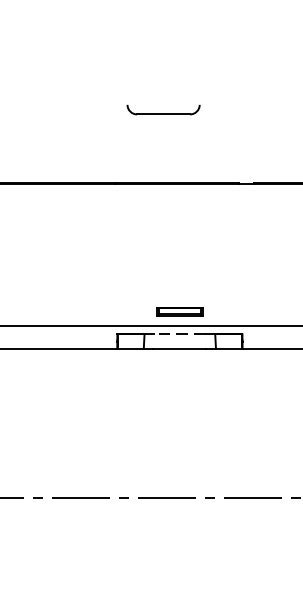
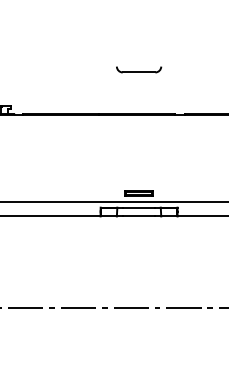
part: (164, 109) -> (139, 69), moved
line: (180, 334) -> (139, 207), dashed -> solid

